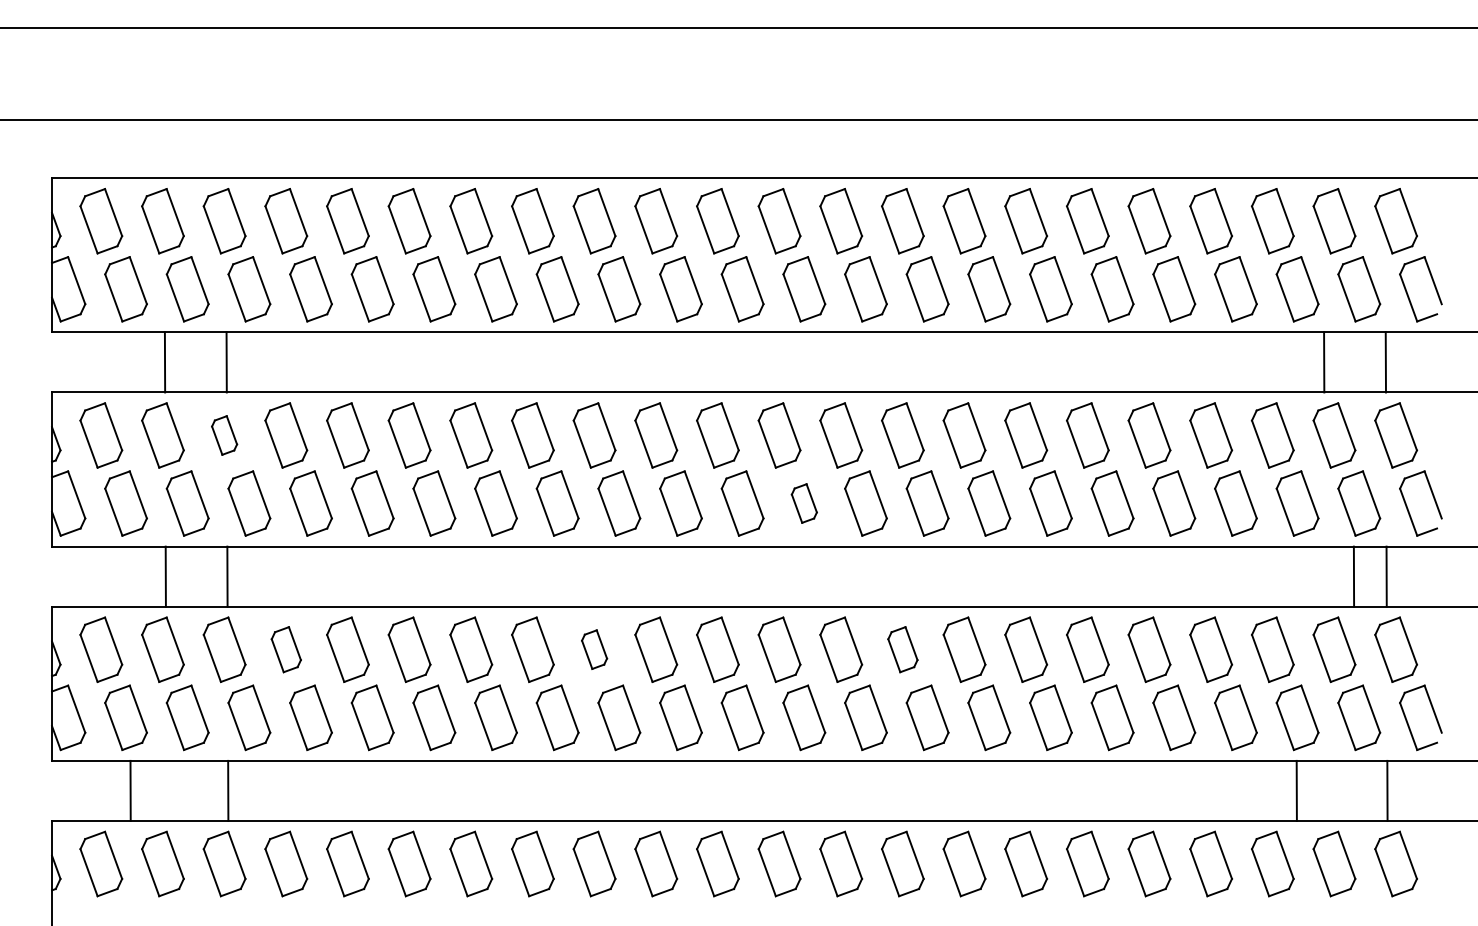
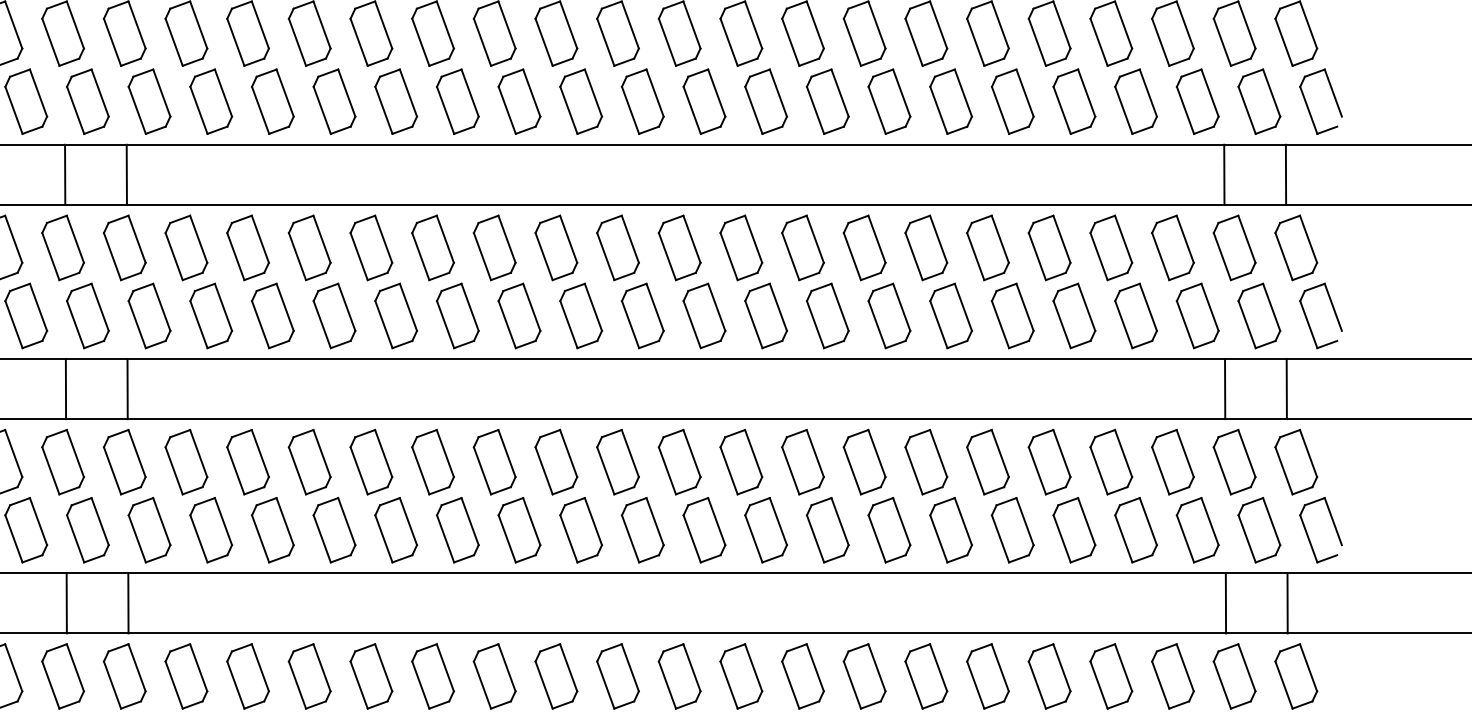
part: (224, 435) -> (124, 247), size x1.67
part: (804, 503) -> (704, 315), size x1.67
line: (1353, 576) -> (1224, 388), moved
part: (286, 649) -> (186, 461), size x1.43
part: (594, 649) -> (494, 461), size x1.67
part: (902, 649) -> (802, 461), size x1.43
line: (130, 790) -> (66, 602), moved
line: (1296, 790) -> (1225, 602), moved

